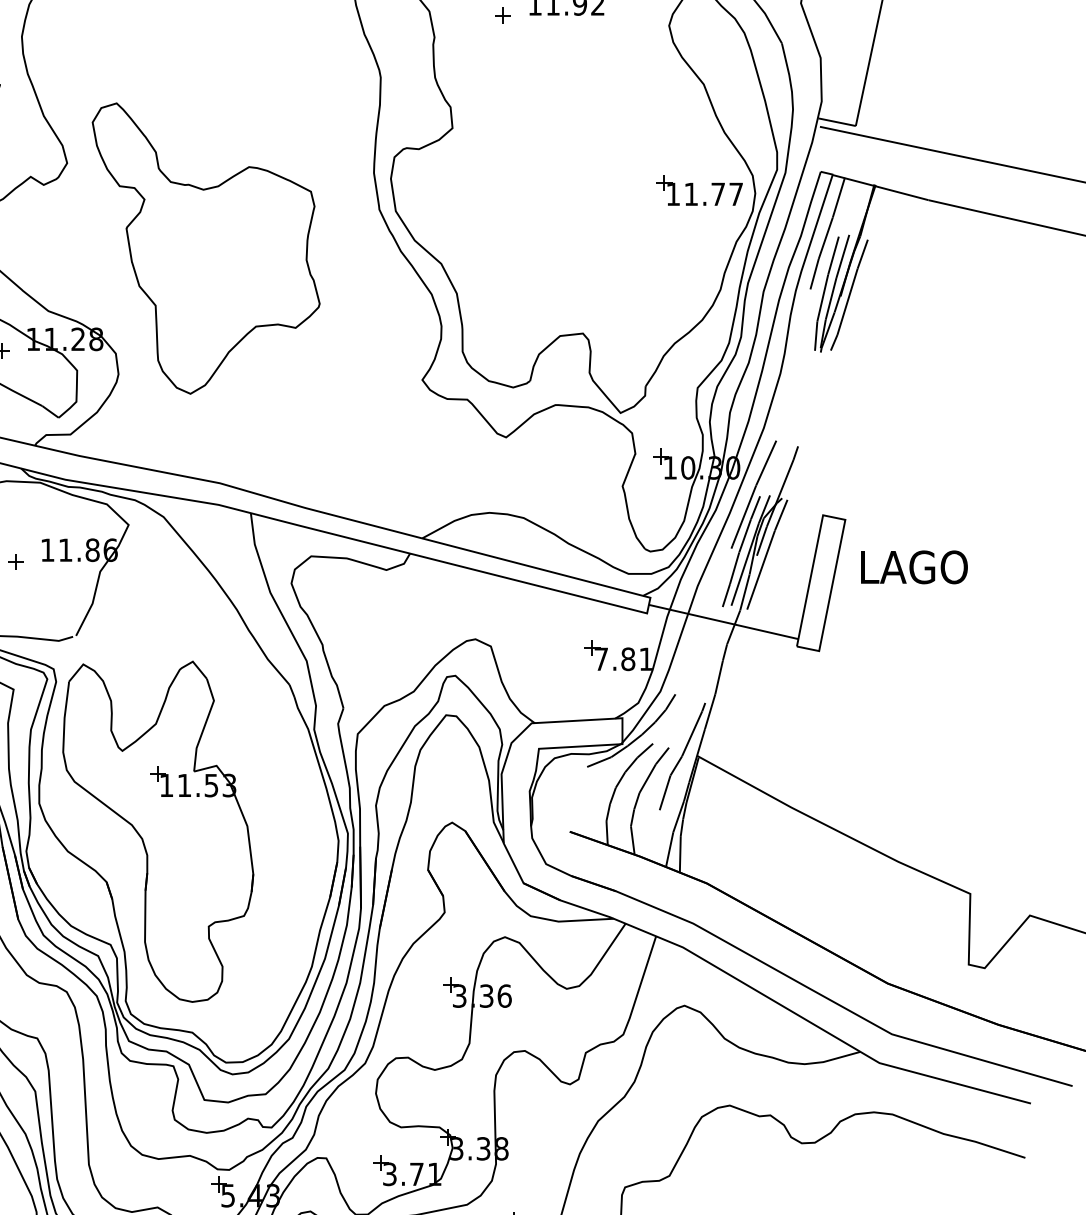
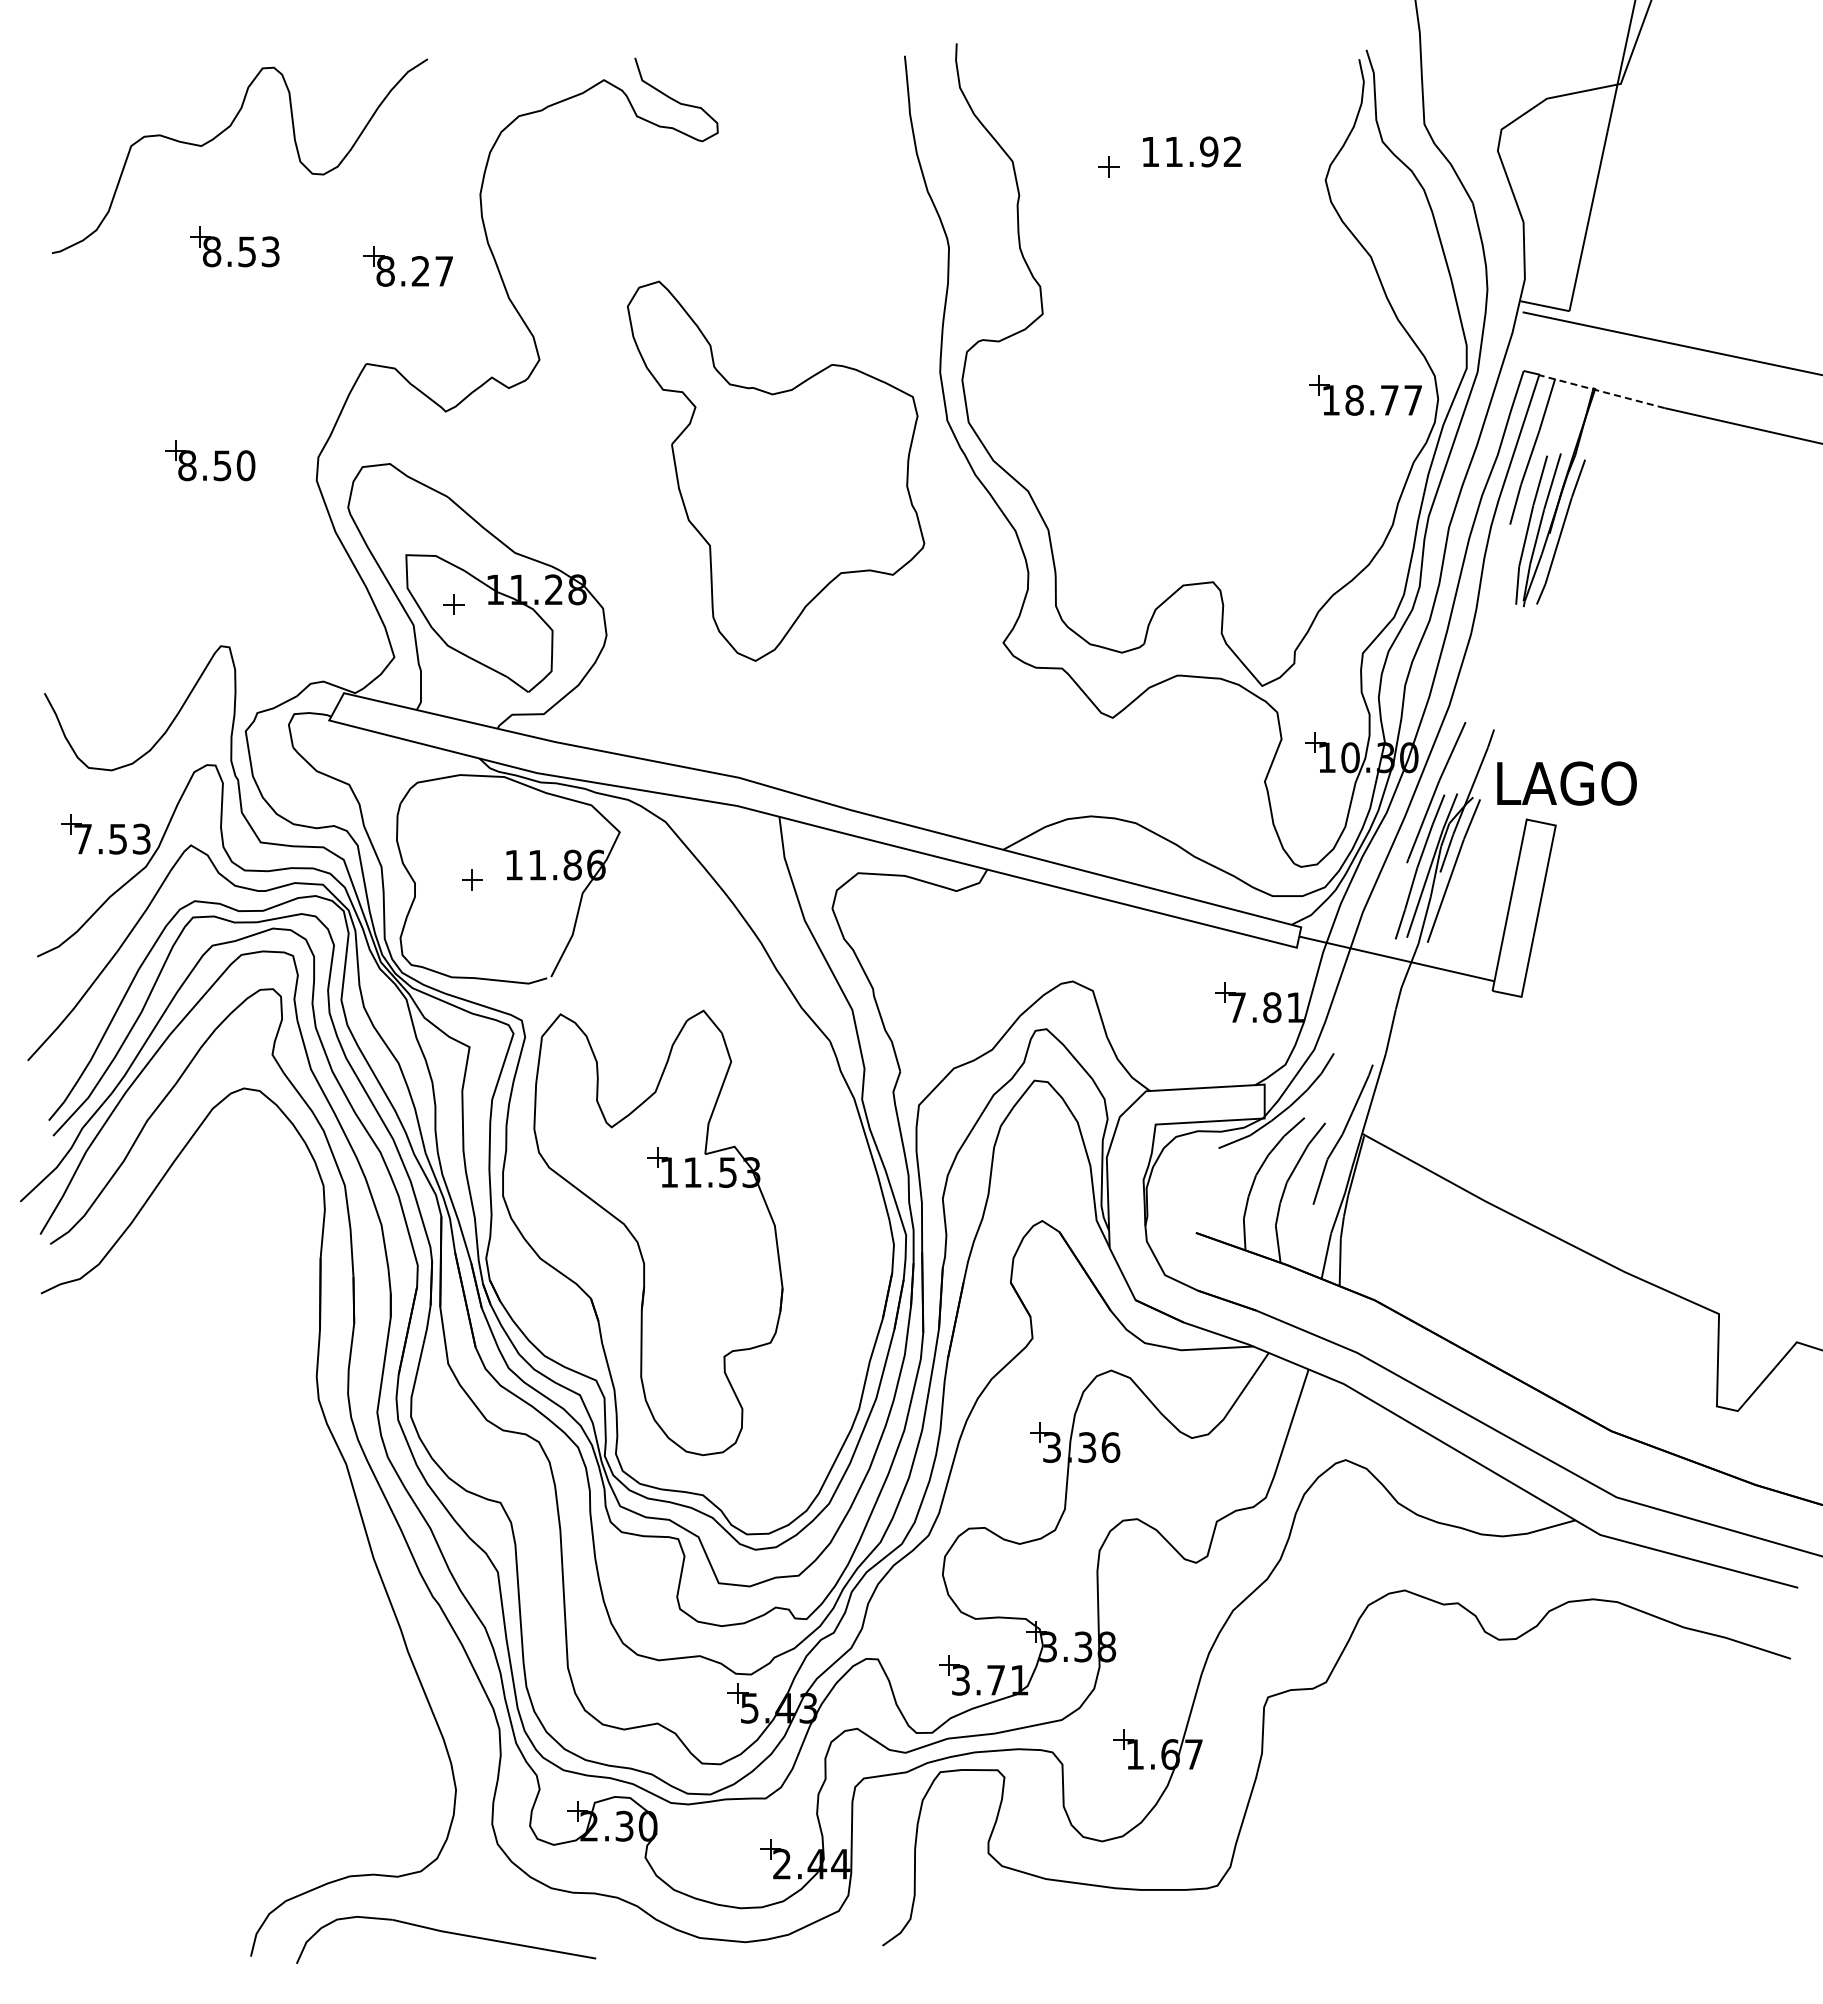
line: (881, 187) -> (1602, 391), solid -> dashed
text: (691, 194) -> (1354, 400), 11.77 -> 18.77
part: (205, 248) -> (775, 470), moved
text: (914, 567) -> (1566, 783), moved

